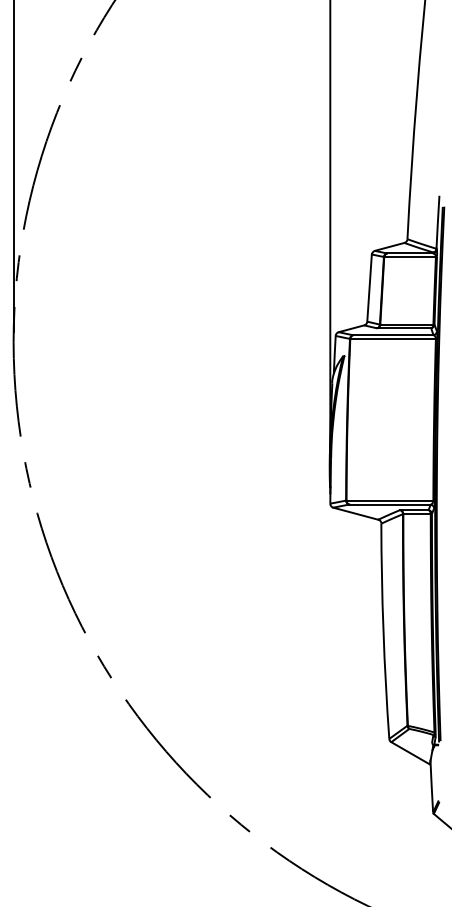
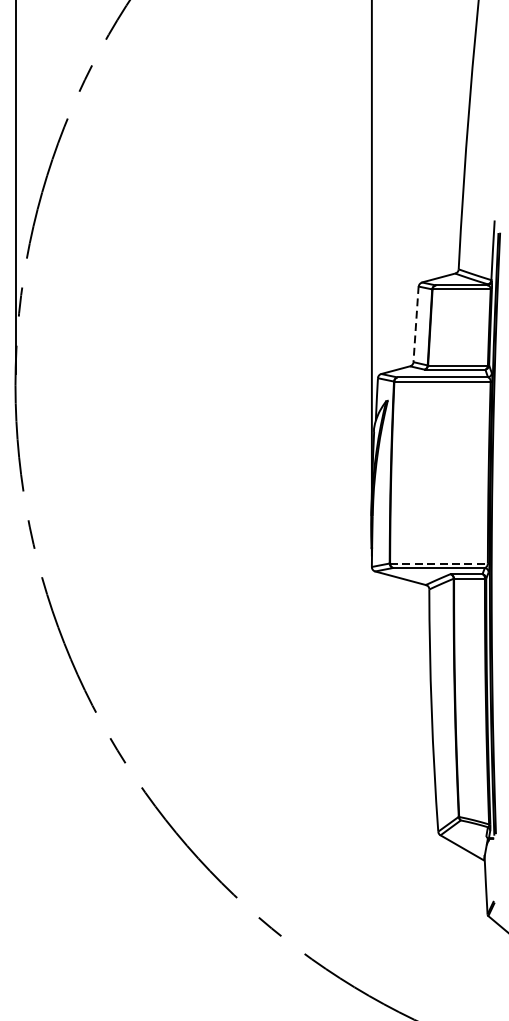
line: (369, 287) -> (415, 323), solid -> dashed
line: (390, 500) -> (439, 563), solid -> dashed

